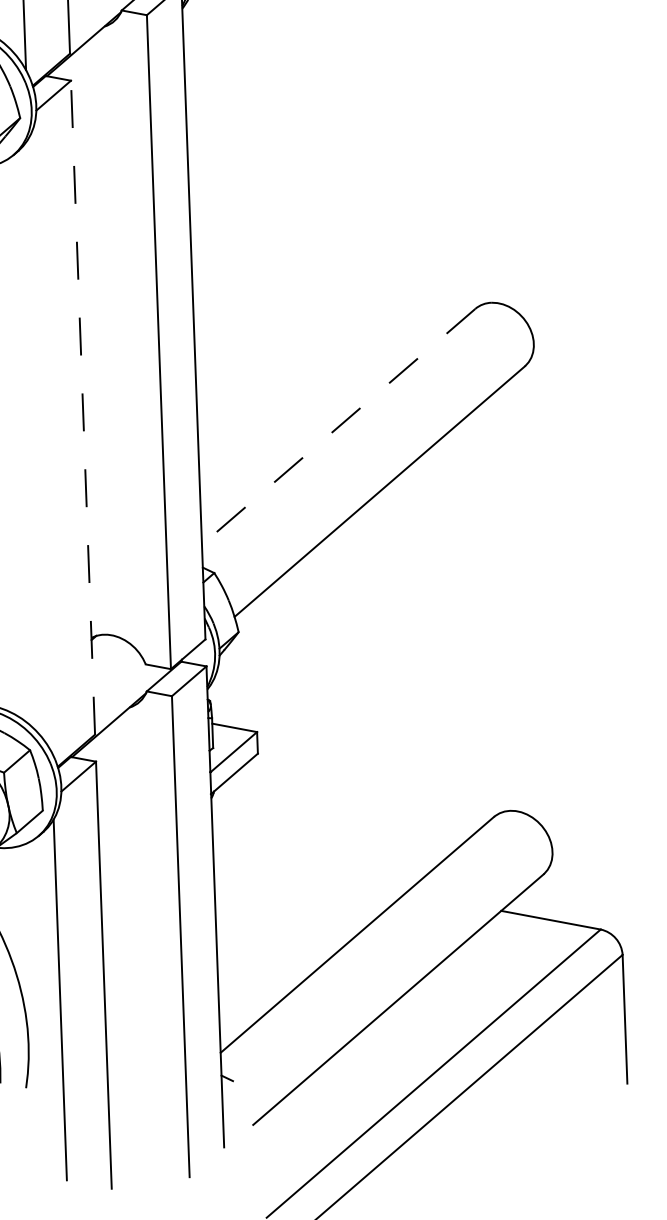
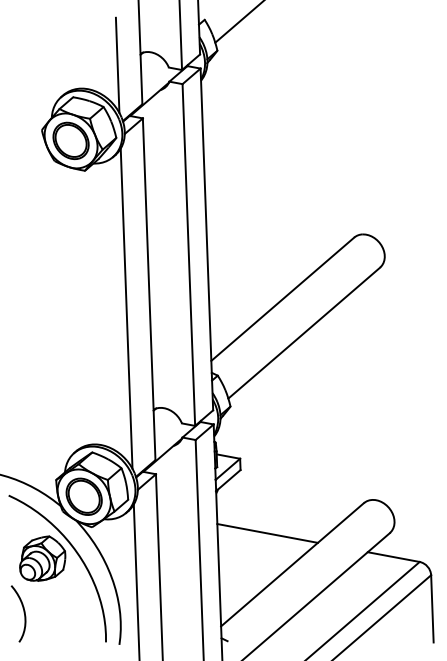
line: (83, 408) -> (149, 289), dashed -> solid
line: (338, 427) -> (282, 299), dashed -> solid
line: (39, 444) -> (126, 308), added
line: (309, 875) -> (267, 533), added

